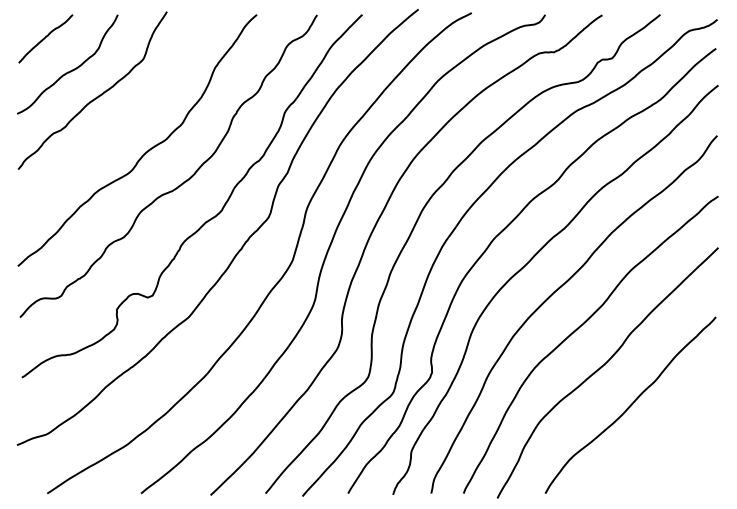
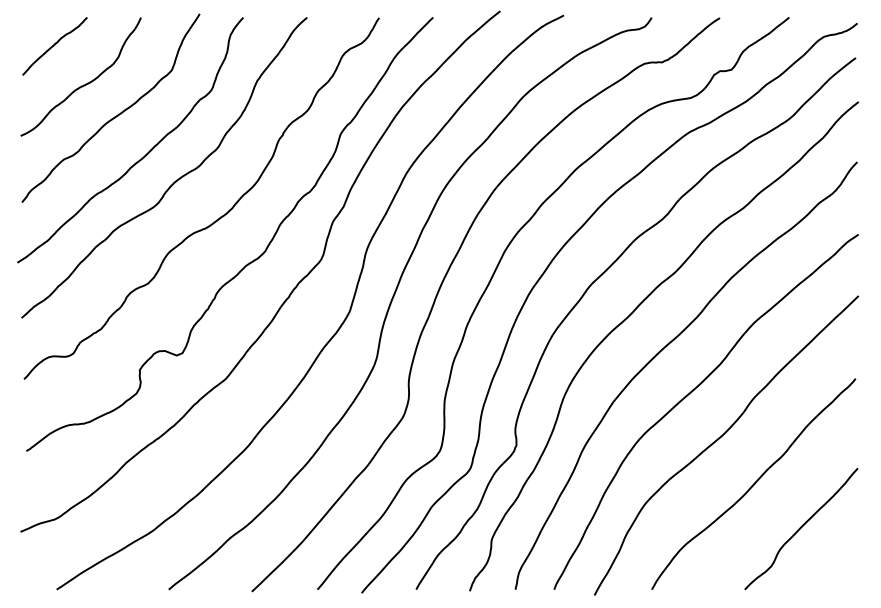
curve: (121, 129) -> (145, 154), added
curve: (670, 442) -> (801, 528), added

